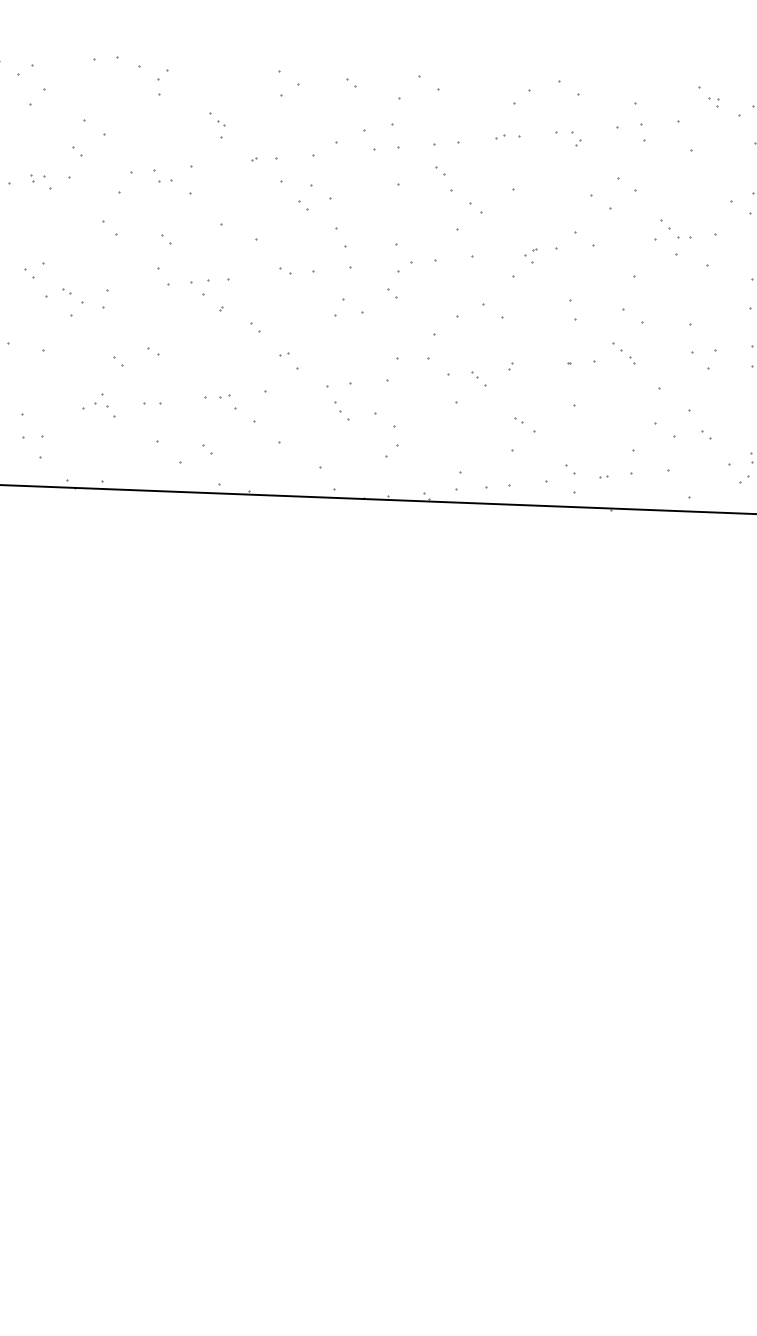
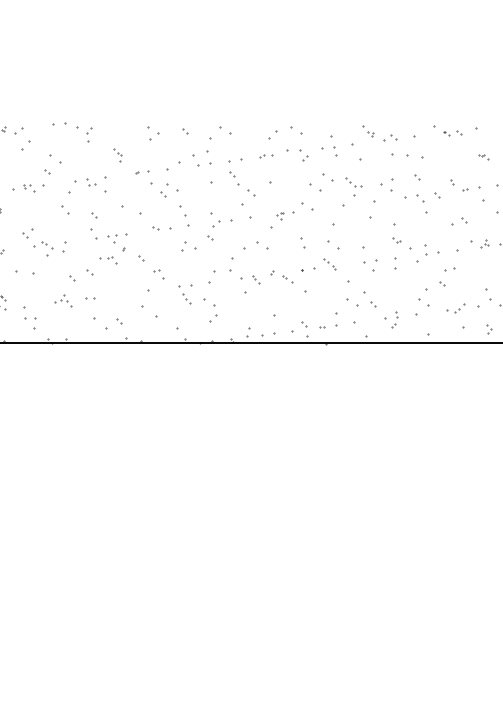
part: (569, 138) -> (297, 155), size x1.6
part: (675, 236) -> (353, 186), moved
part: (221, 401) -> (108, 260), moved
part: (524, 425) -> (287, 279), moved

